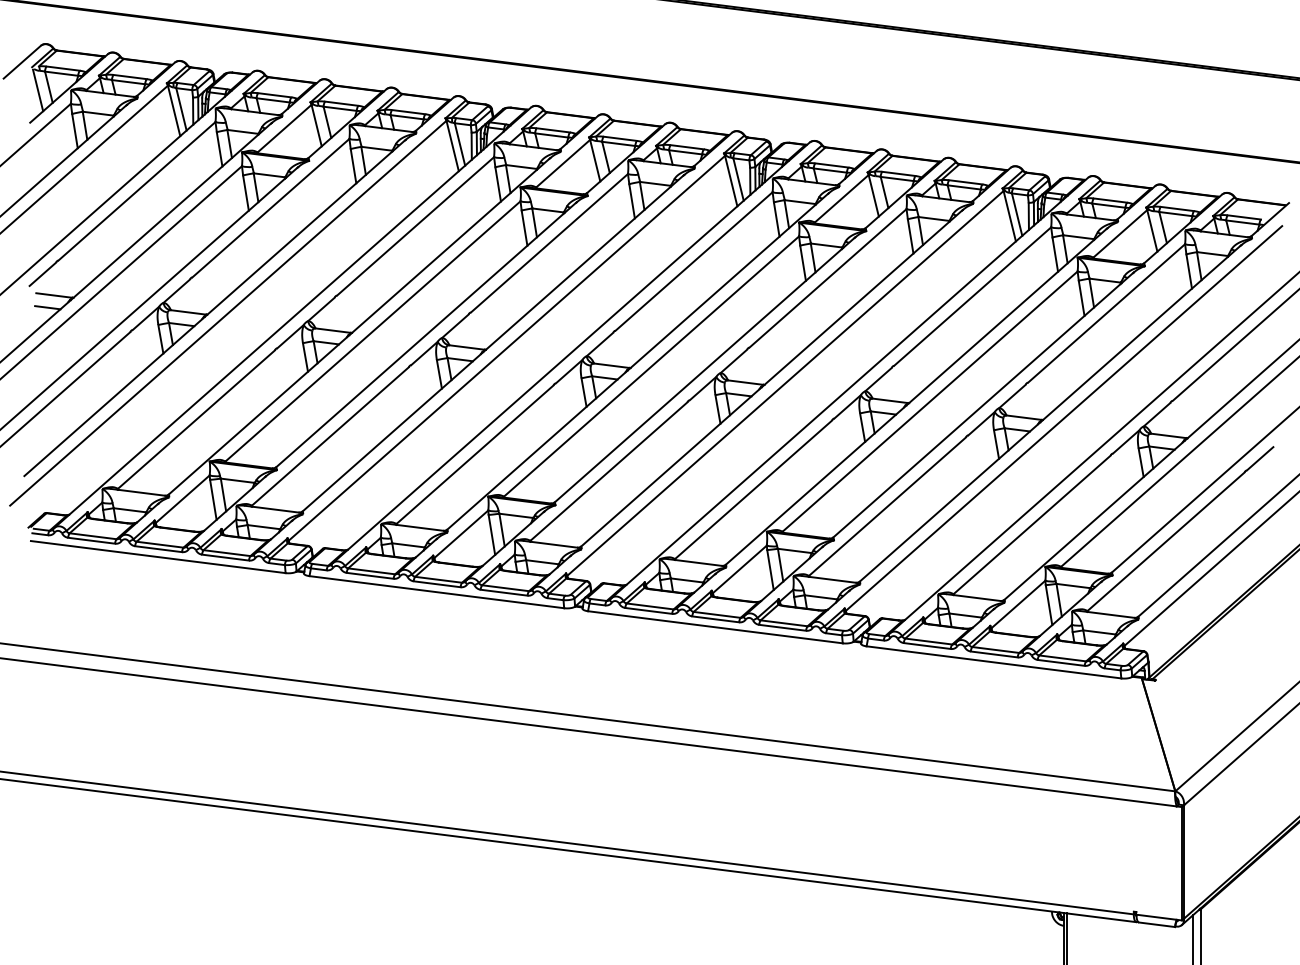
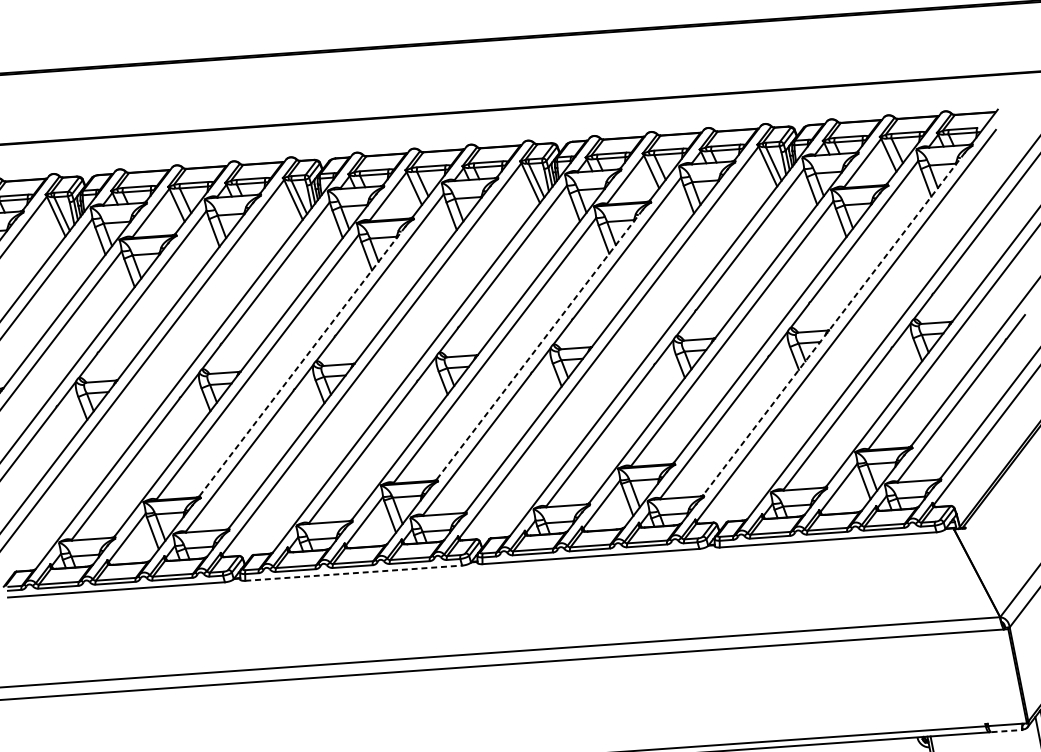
line: (426, 335) -> (302, 361), solid -> dashed
line: (704, 370) -> (539, 344), solid -> dashed
line: (1050, 413) -> (834, 323), solid -> dashed
line: (437, 592) -> (354, 573), solid -> dashed
line: (1157, 924) -> (1007, 730), solid -> dashed

